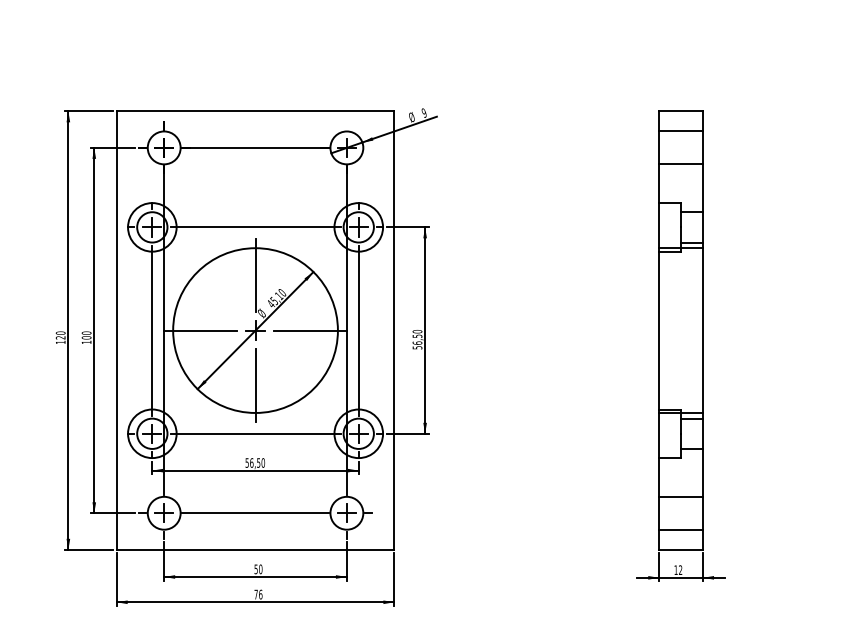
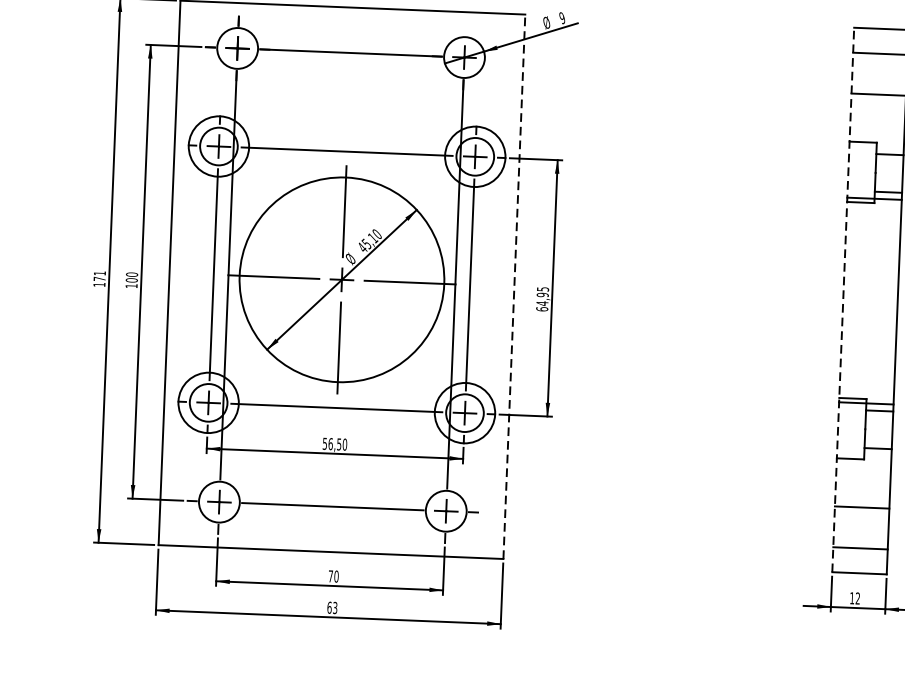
line: (394, 330) -> (514, 286), solid -> dashed
line: (659, 330) -> (843, 299), solid -> dashed
text: (60, 335) -> (99, 276), 120 -> 171
text: (417, 339) -> (542, 298), 56,50 -> 64,95
text: (255, 569) -> (329, 576), 50 -> 70
text: (258, 594) -> (332, 607), 76 -> 63

